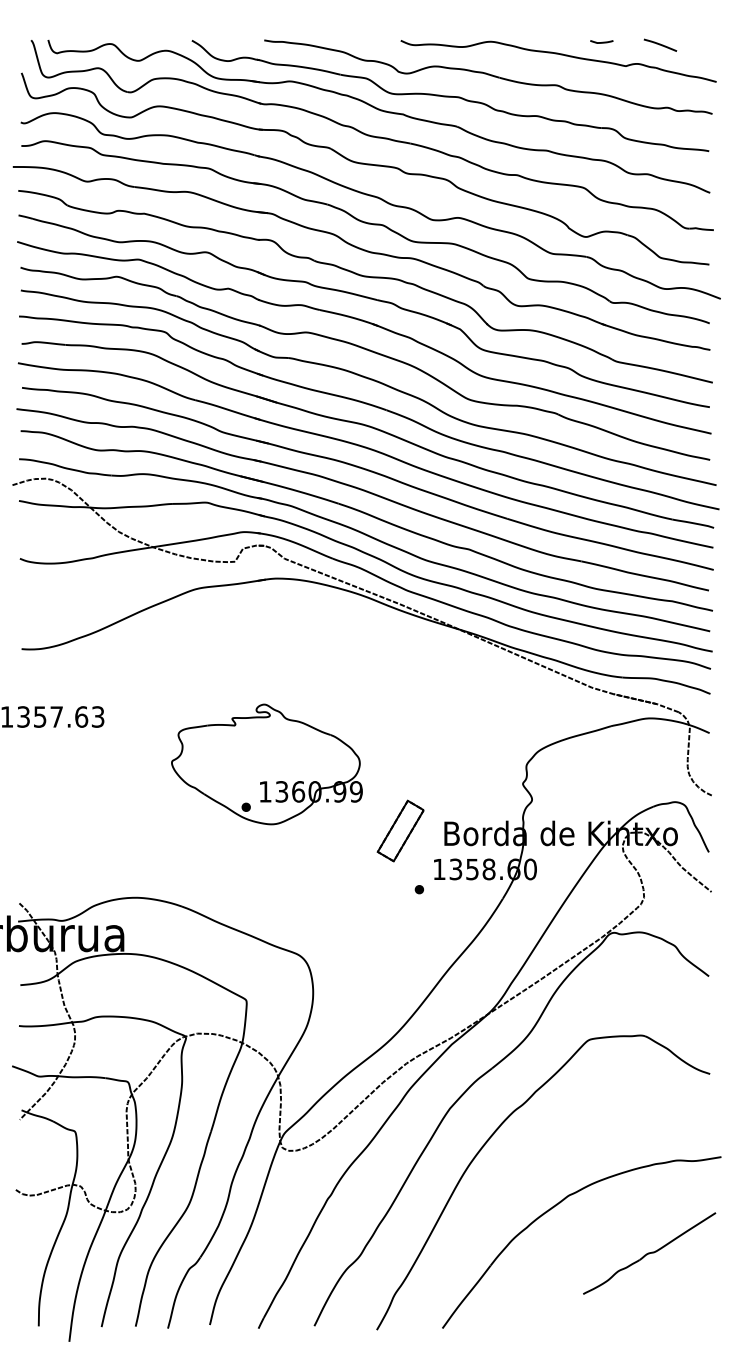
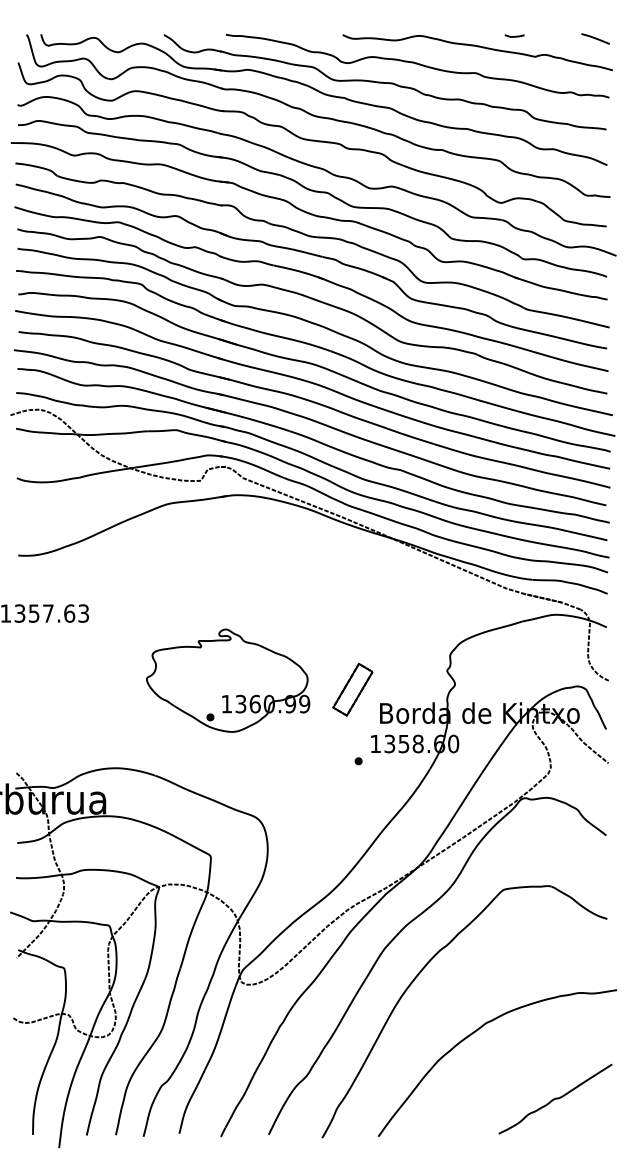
line: (660, 44) -> (595, 38), moved
part: (266, 764) -> (227, 680), moved
part: (400, 830) -> (352, 689), moved
part: (649, 1253) -> (555, 1099), moved

